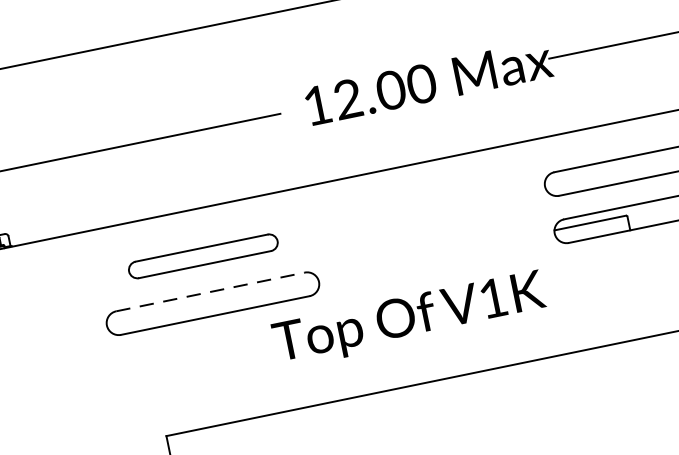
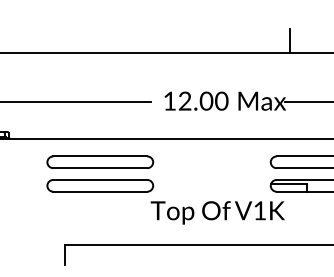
part: (203, 254) -> (100, 161), size x1.43
line: (210, 290) -> (100, 179), dashed -> solid
text: (408, 319) -> (217, 212), moved

